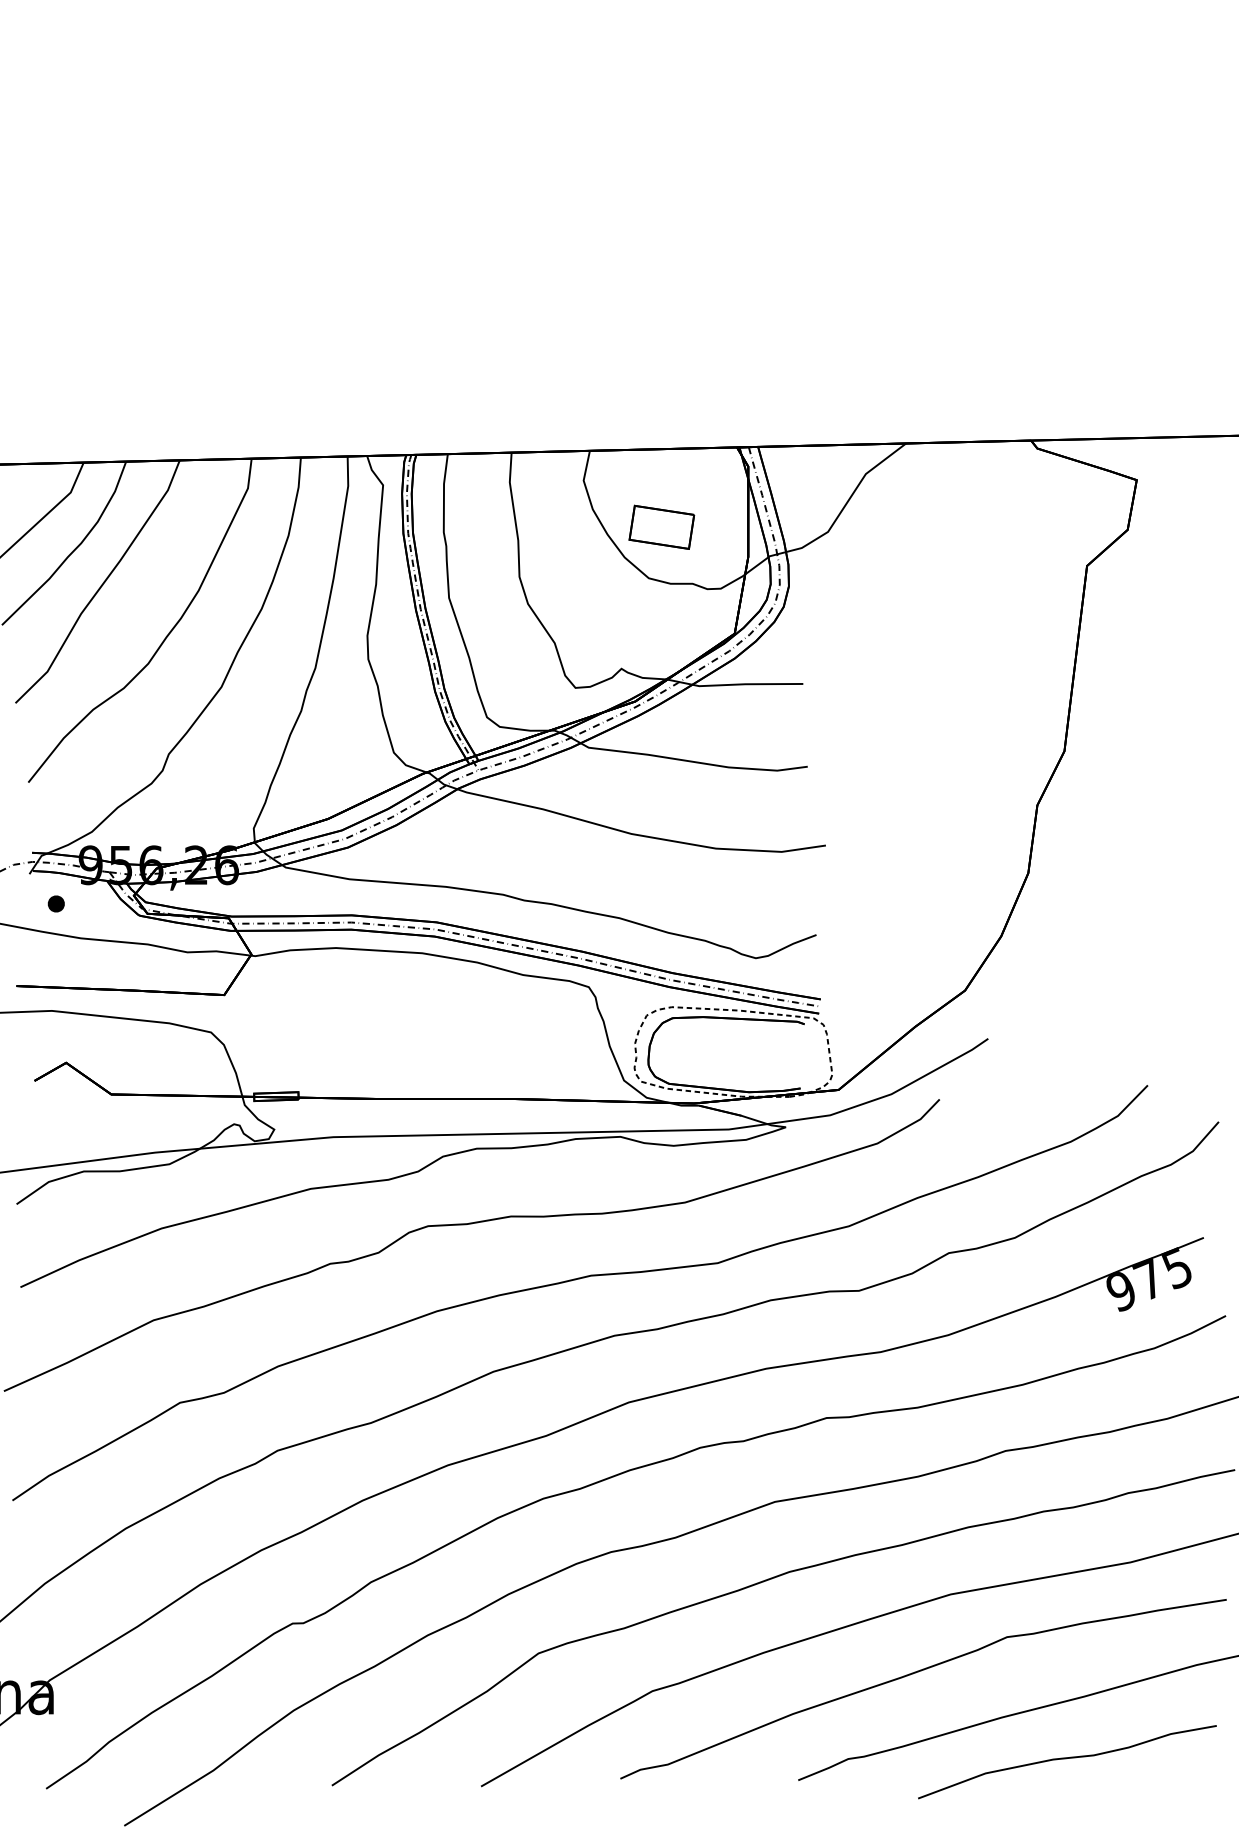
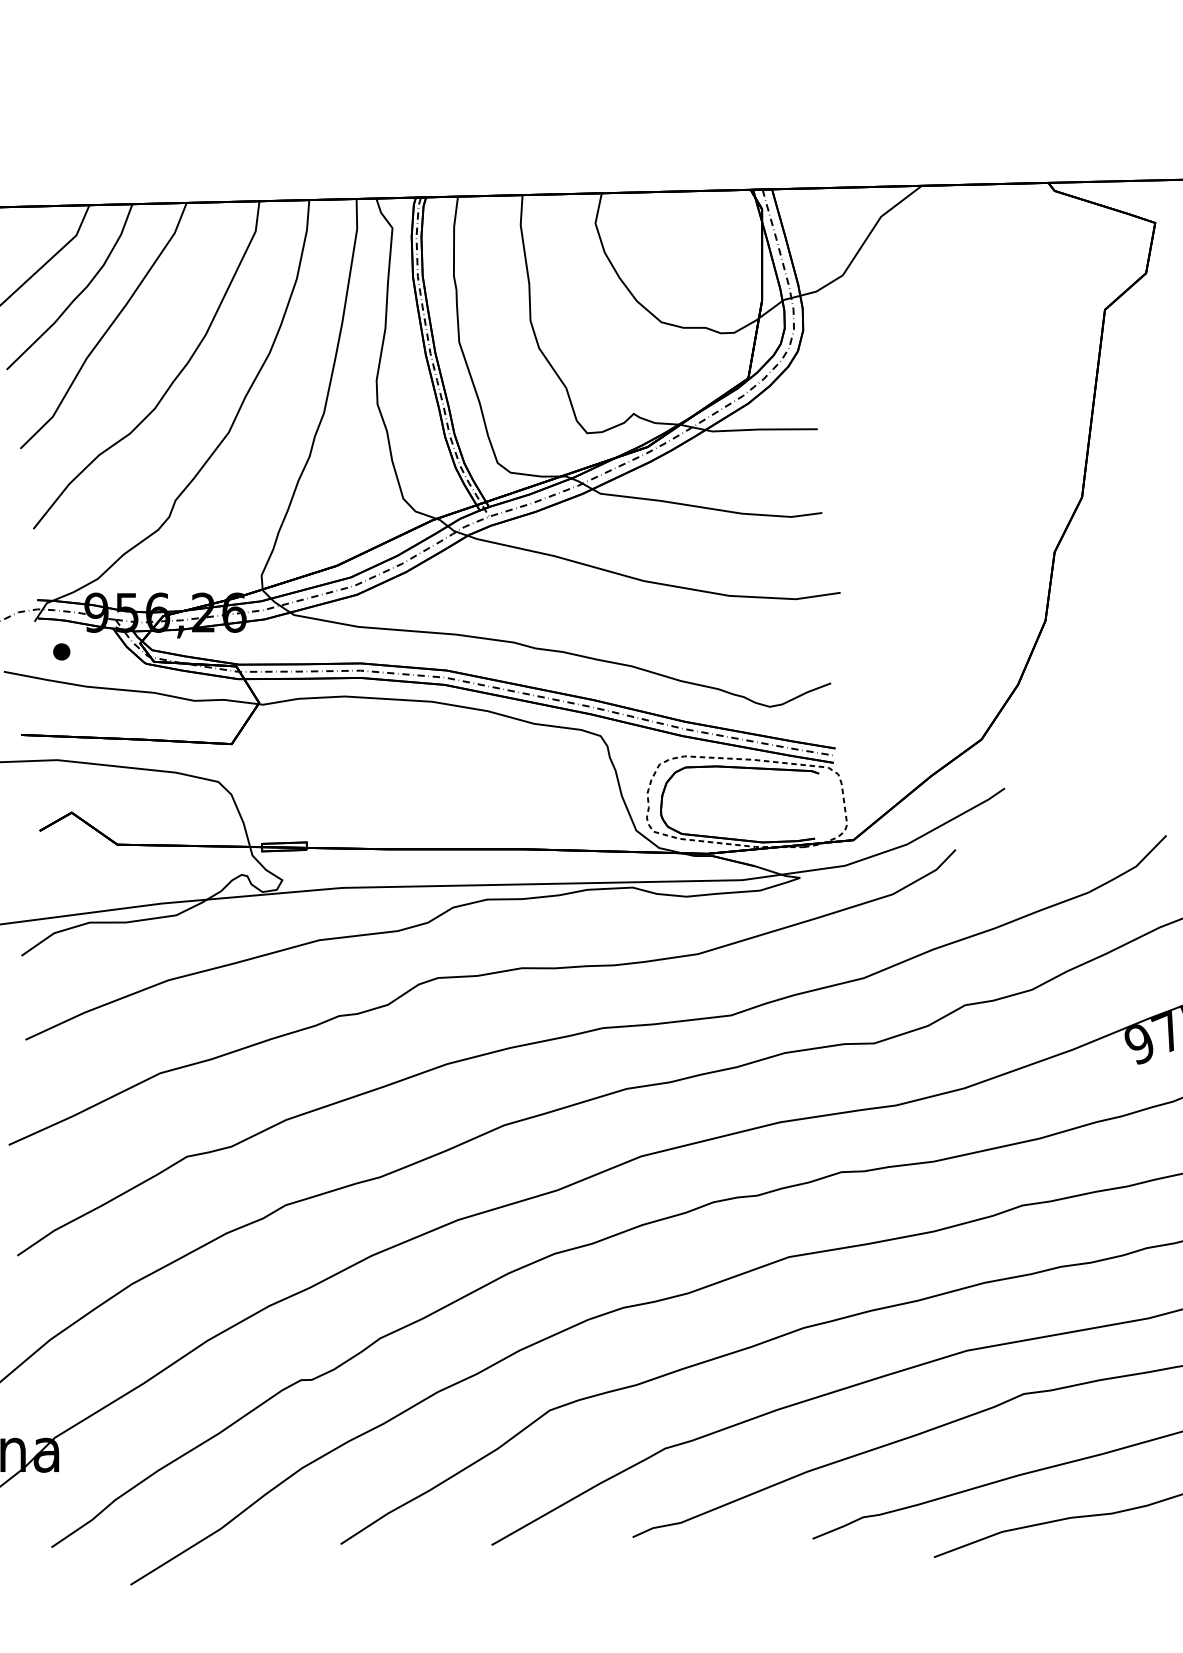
part: (661, 526) -> (674, 269), removed

